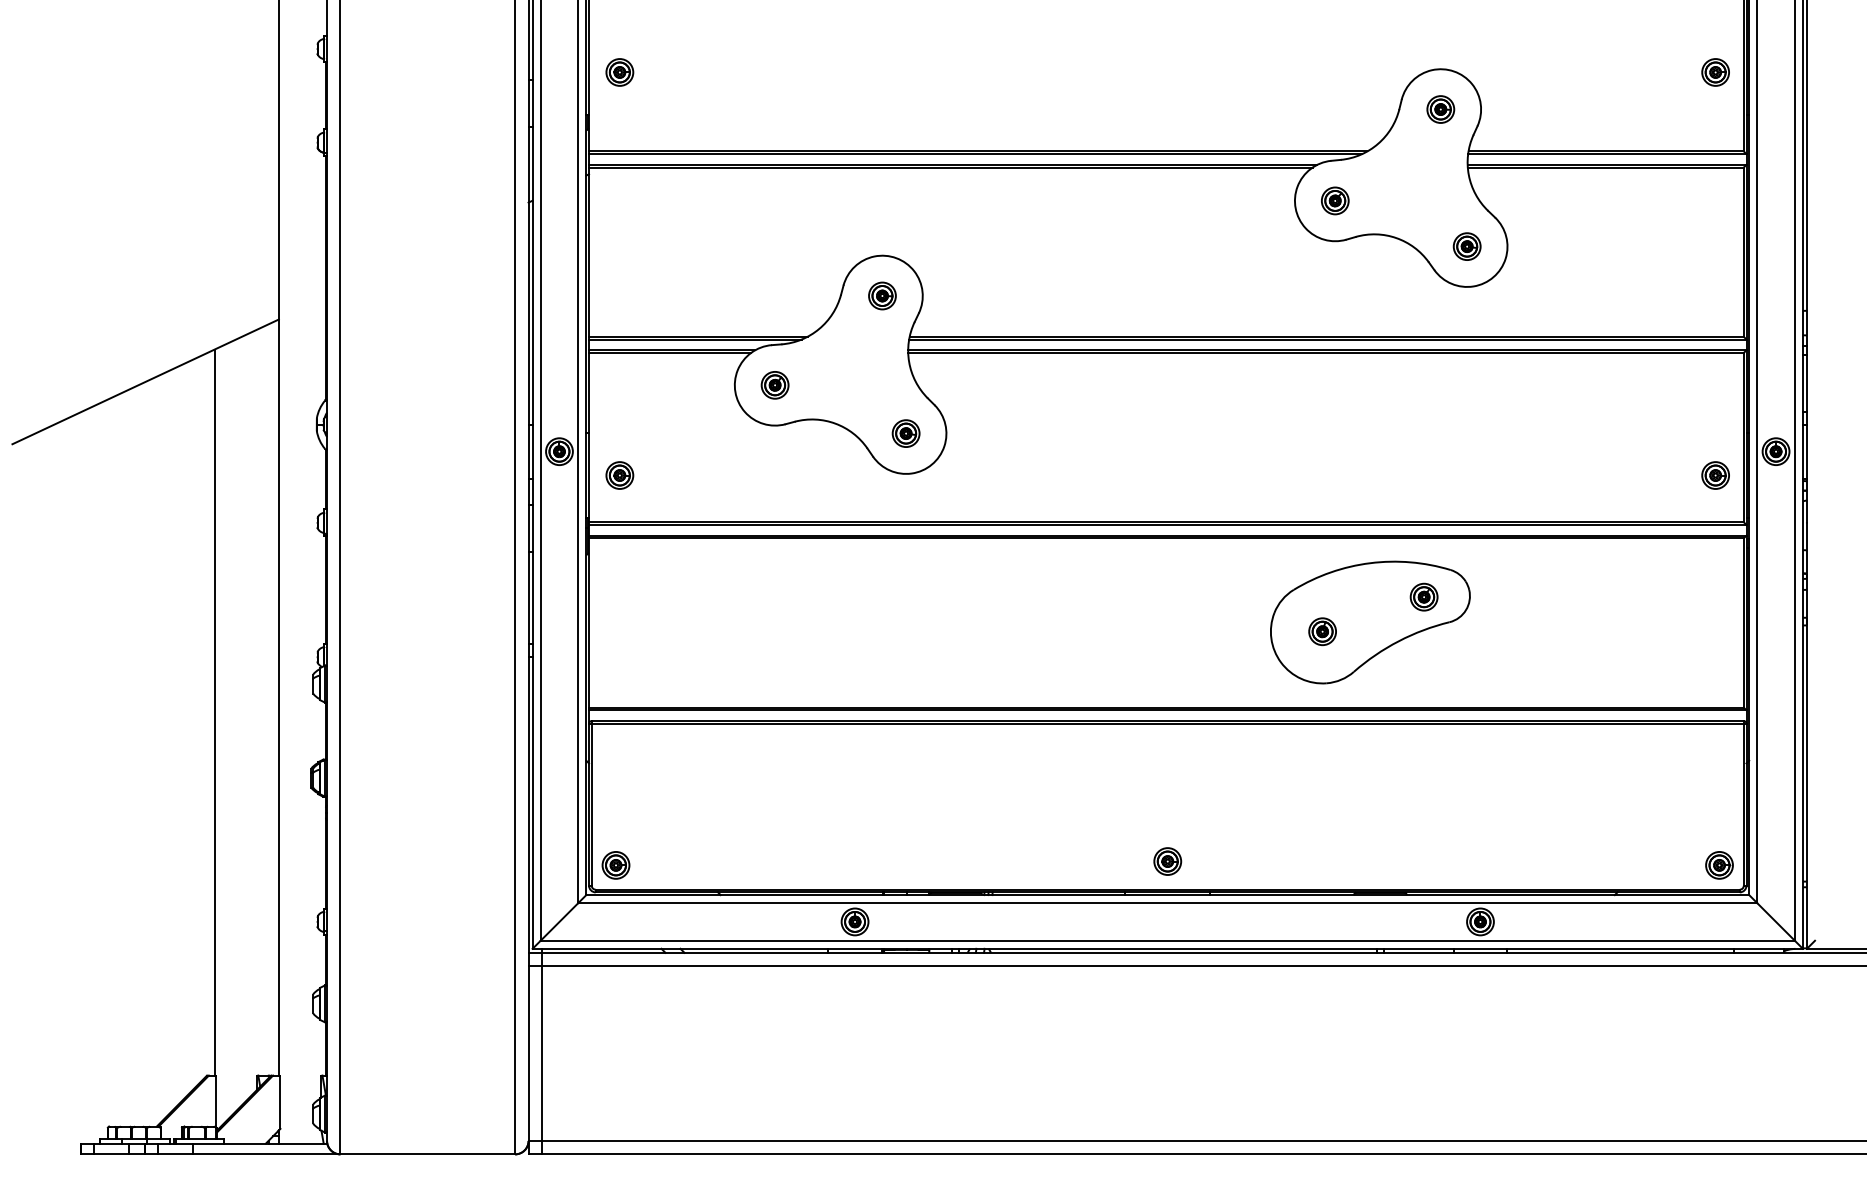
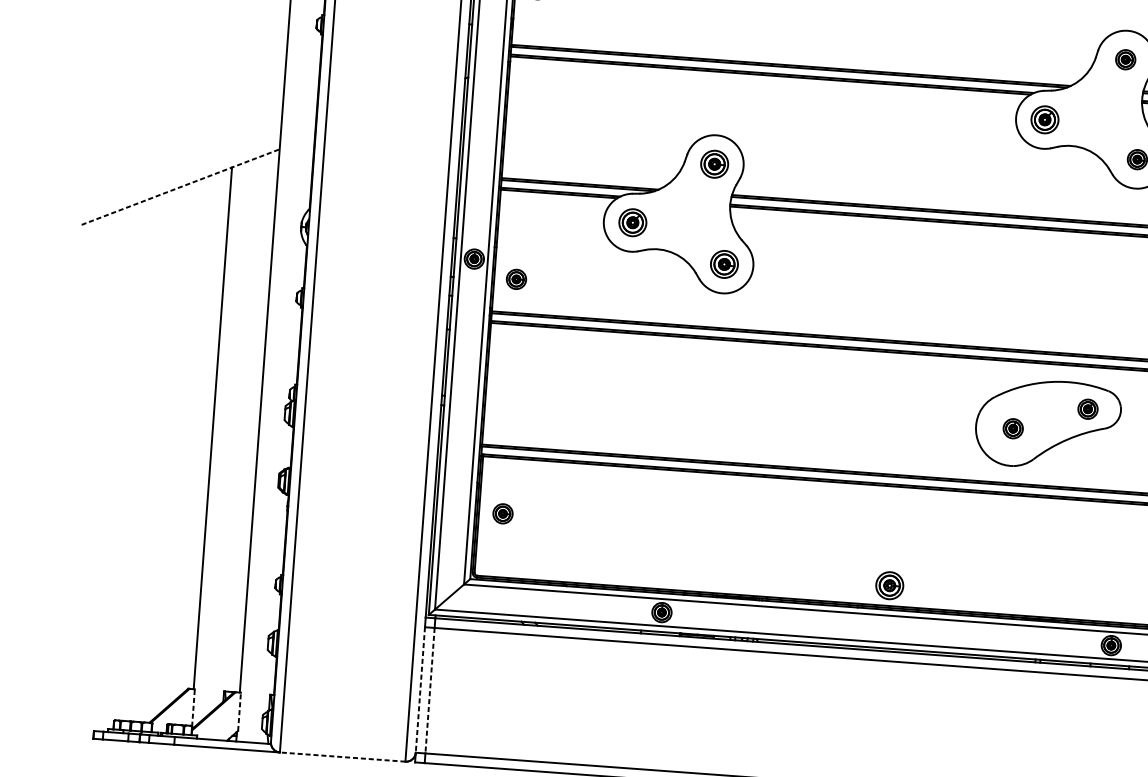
part: (1335, 200) -> (1045, 119), size x1.4
part: (882, 295) -> (714, 163), size x1.4
line: (146, 381) -> (181, 186), solid -> dashed
part: (774, 385) -> (632, 222), size x1.4
part: (905, 433) -> (723, 264), size x1.4
part: (1167, 861) -> (889, 585), size x1.4
part: (615, 865) -> (502, 513), moved
line: (528, 1054) -> (420, 690), solid -> dashed
line: (542, 1054) -> (430, 691), solid -> dashed
line: (216, 1101) -> (193, 707), solid -> dashed
line: (280, 1102) -> (239, 712), solid -> dashed
line: (427, 1154) -> (342, 757), solid -> dashed

